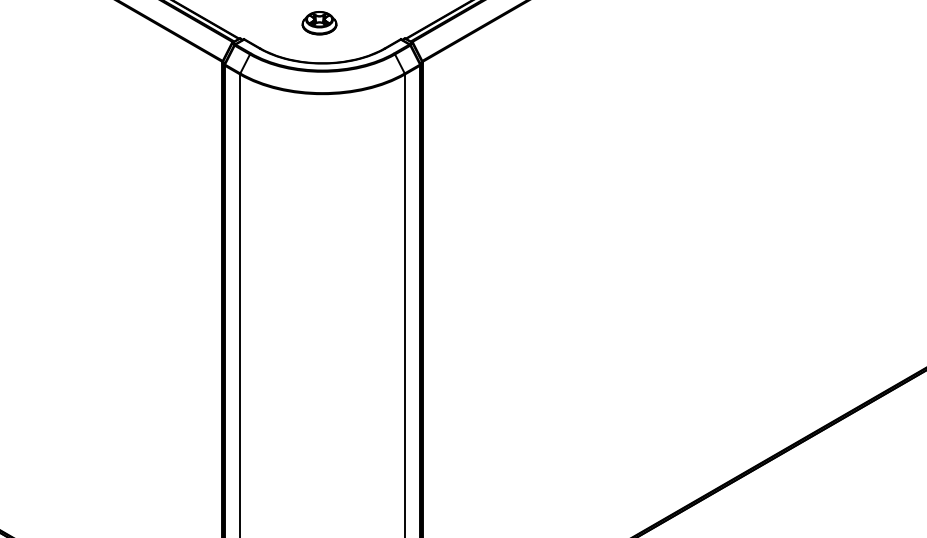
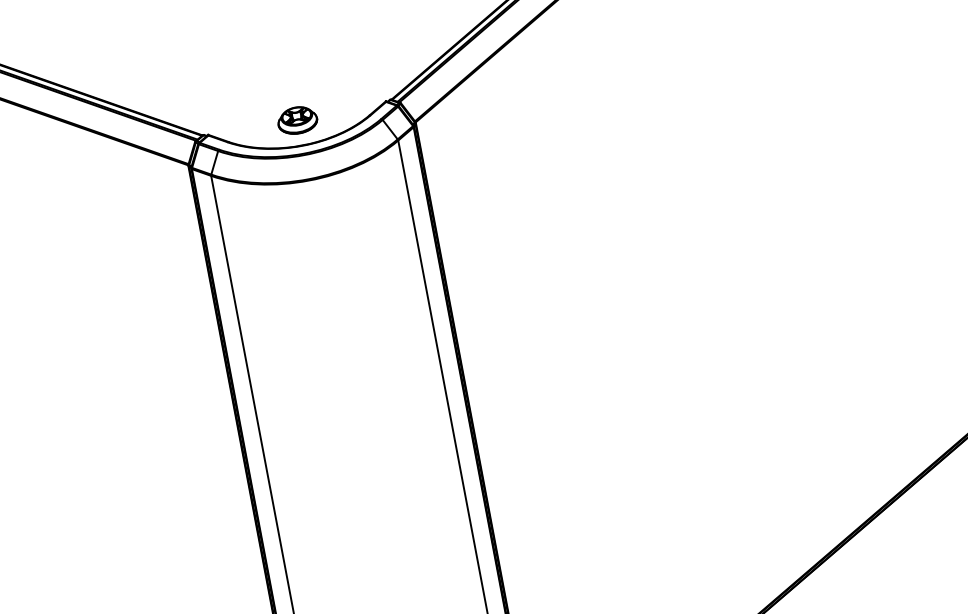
part: (319, 23) -> (297, 120), moved

